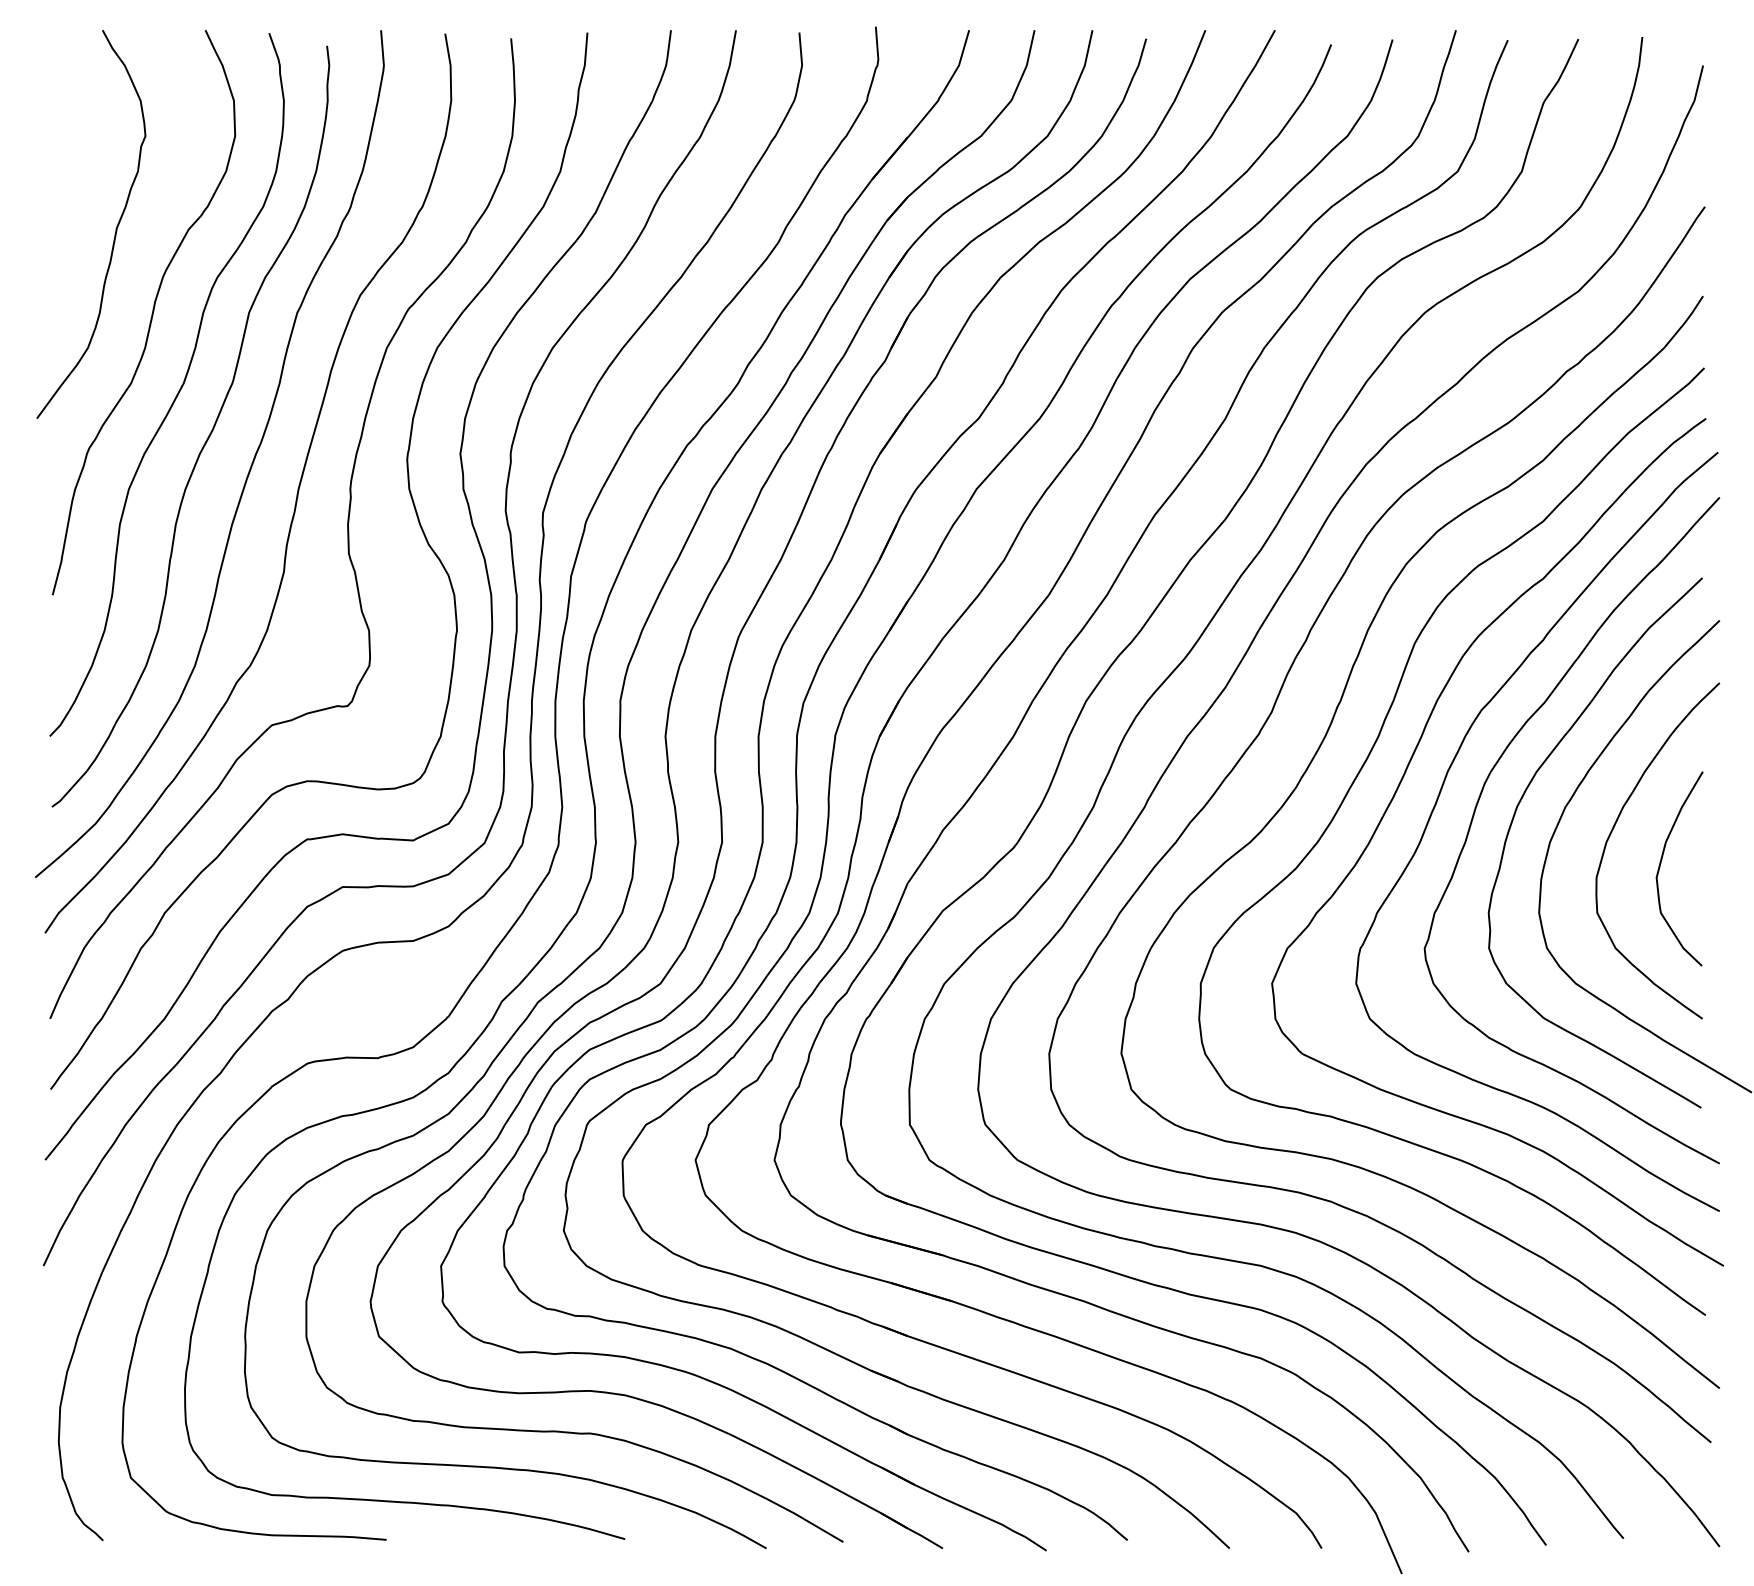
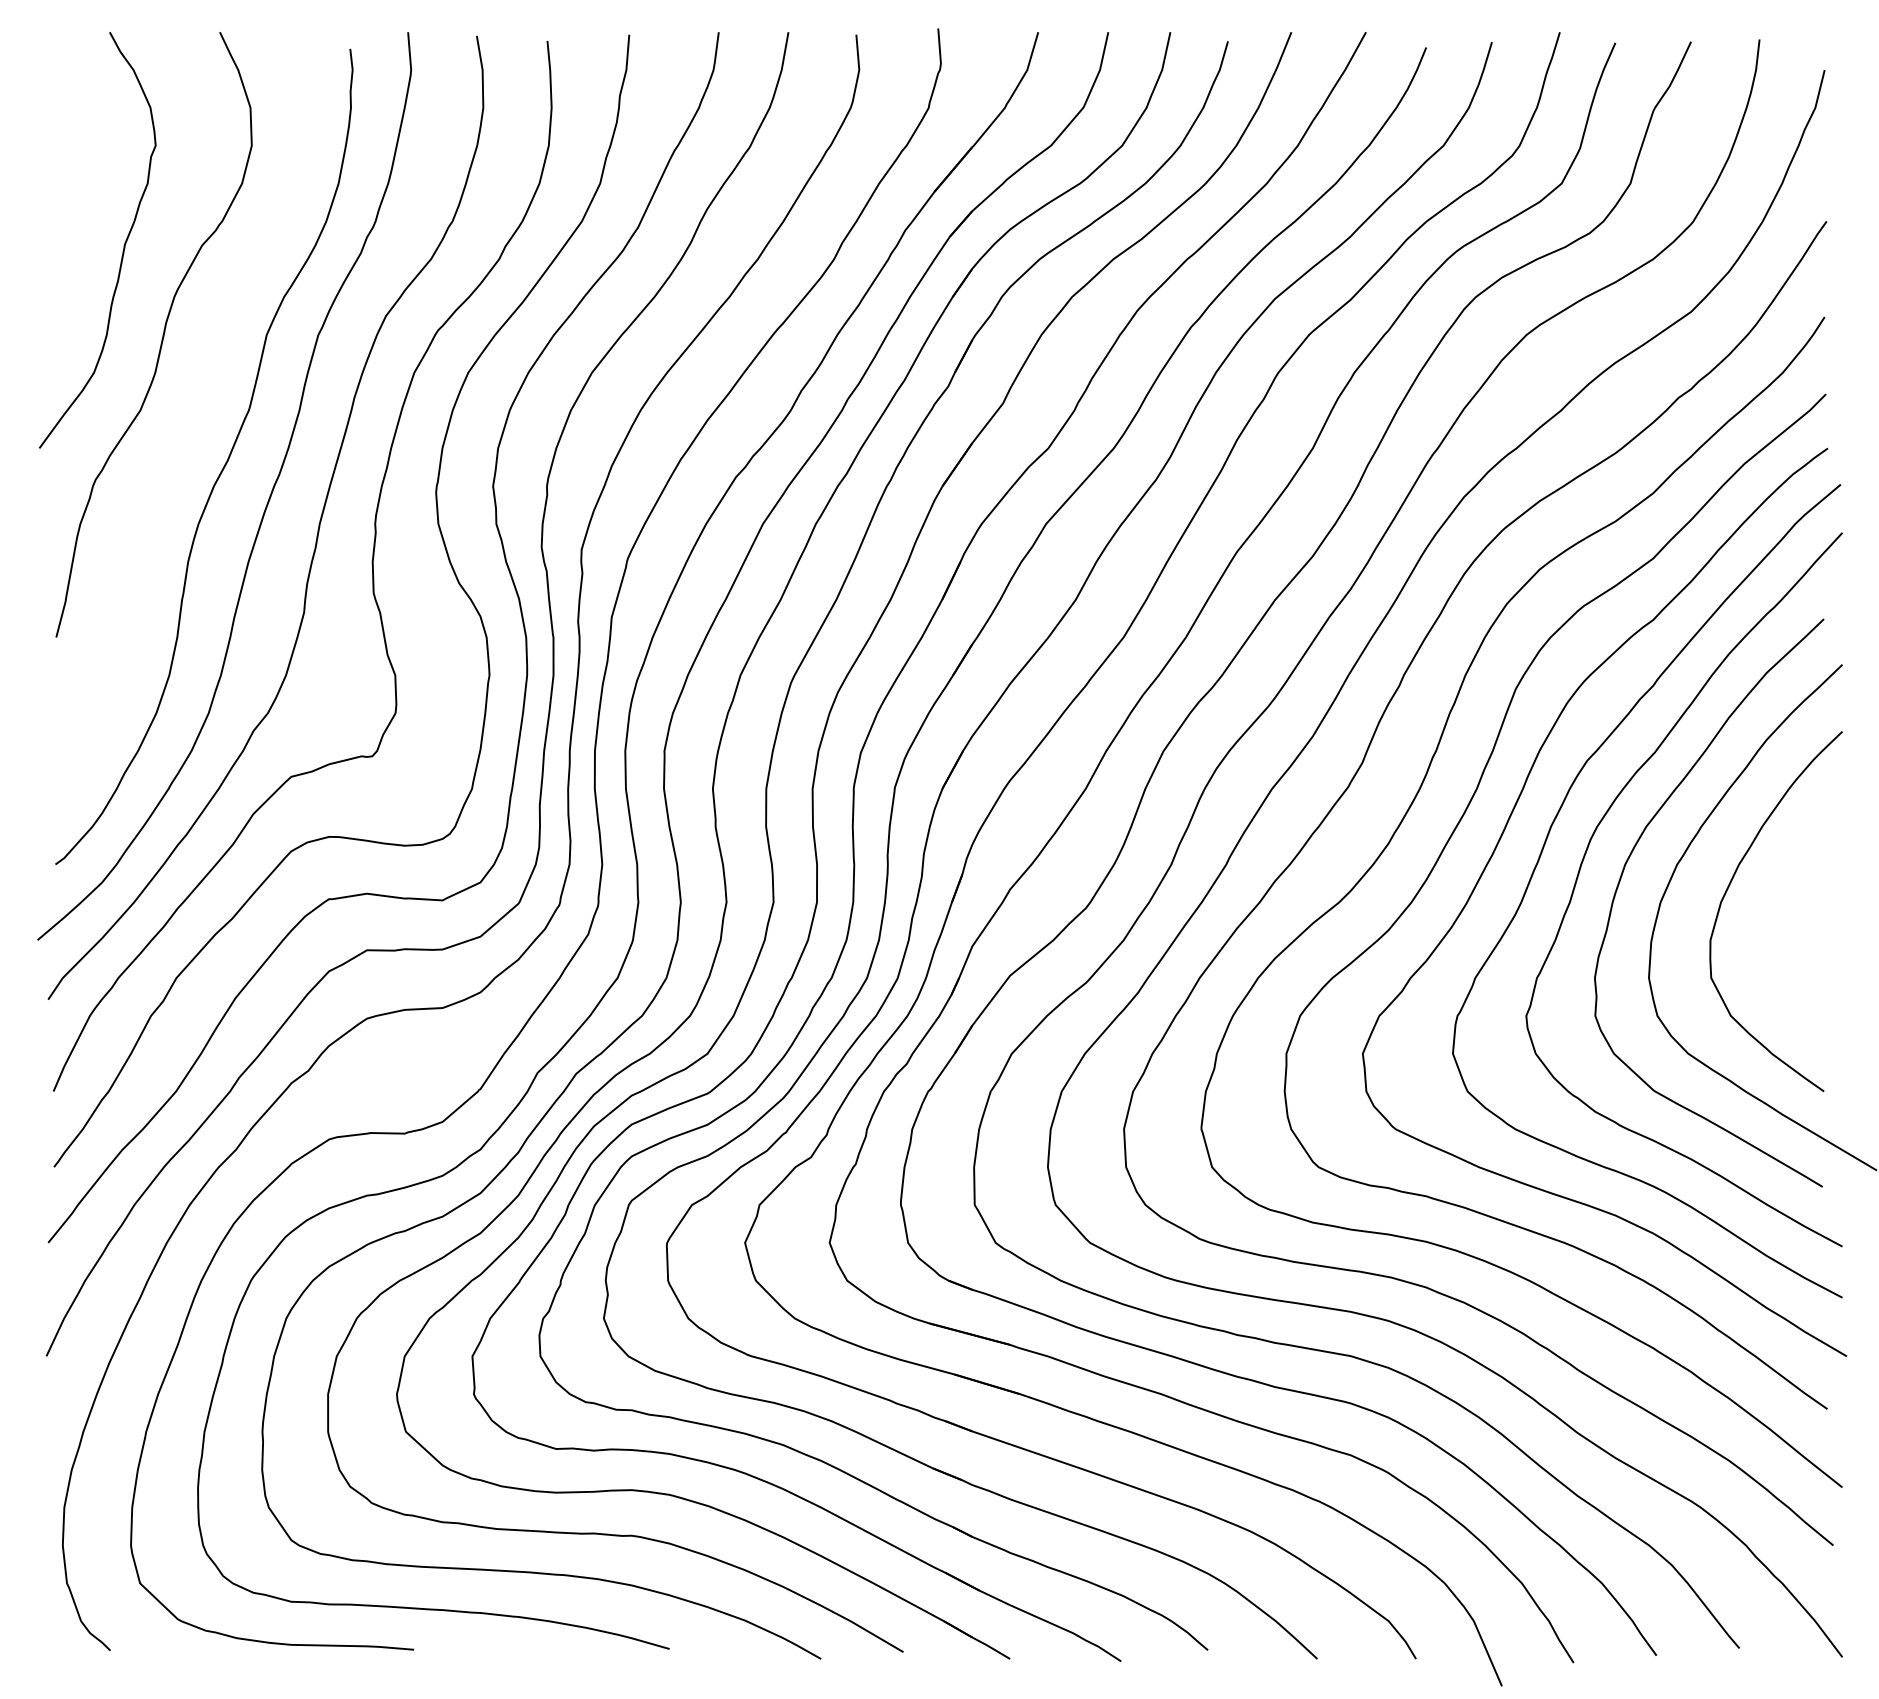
curve: (177, 391) -> (190, 419), removed
curve: (1660, 865) -> (1779, 927), removed

